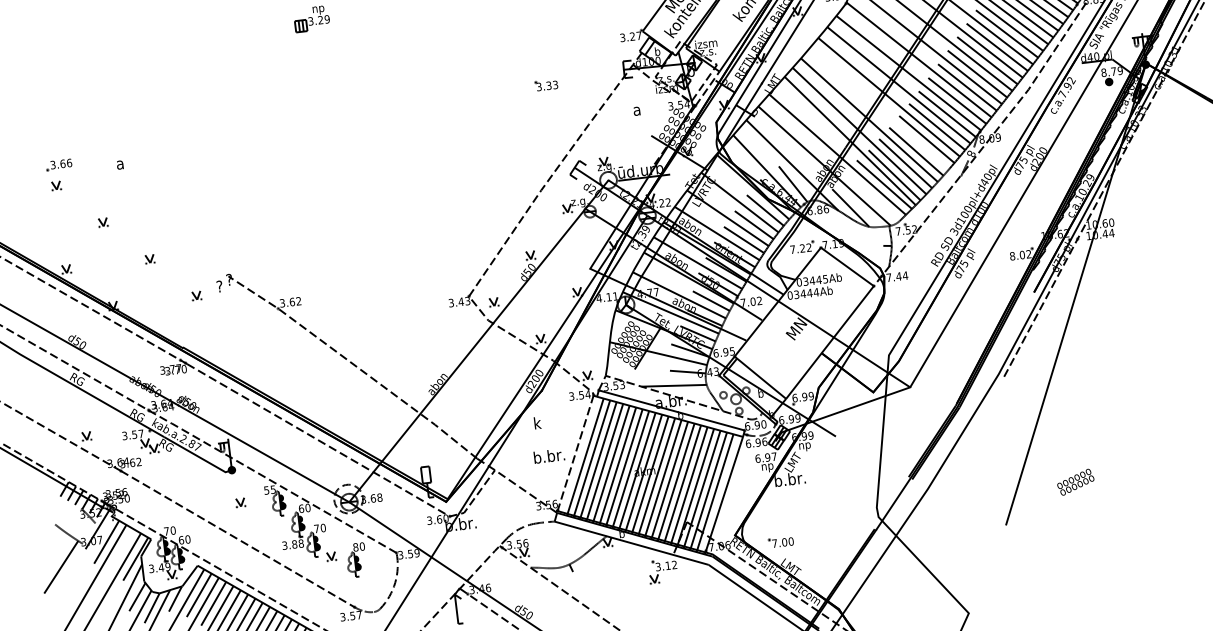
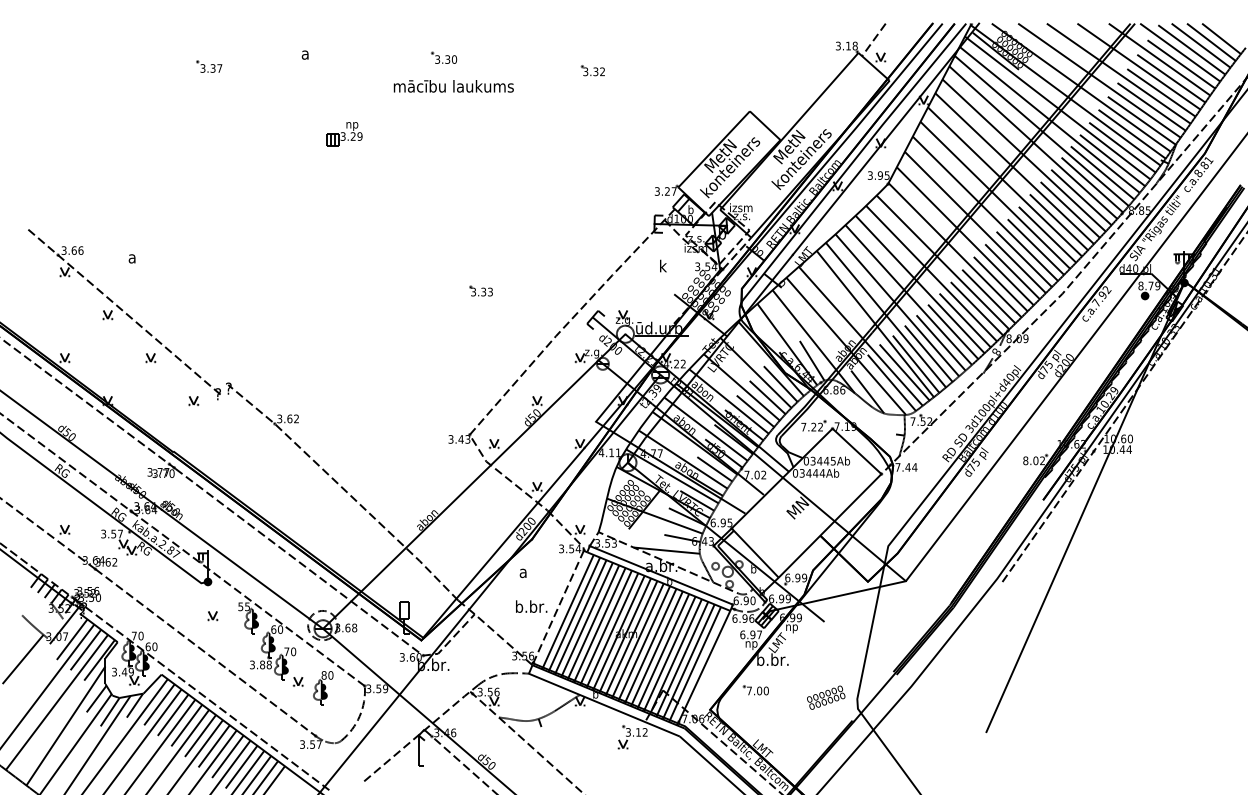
part: (545, 84) -> (480, 290), moved
line: (878, 108) -> (908, 294), added
text: (636, 109) -> (662, 265), a -> k
line: (872, 195) -> (891, 382), added
line: (118, 217) -> (124, 311), added
text: (537, 422) -> (523, 571), k -> a
text: (1076, 481) -> (826, 697), moved
part: (780, 542) -> (755, 690), moved
line: (120, 550) -> (85, 649), added

